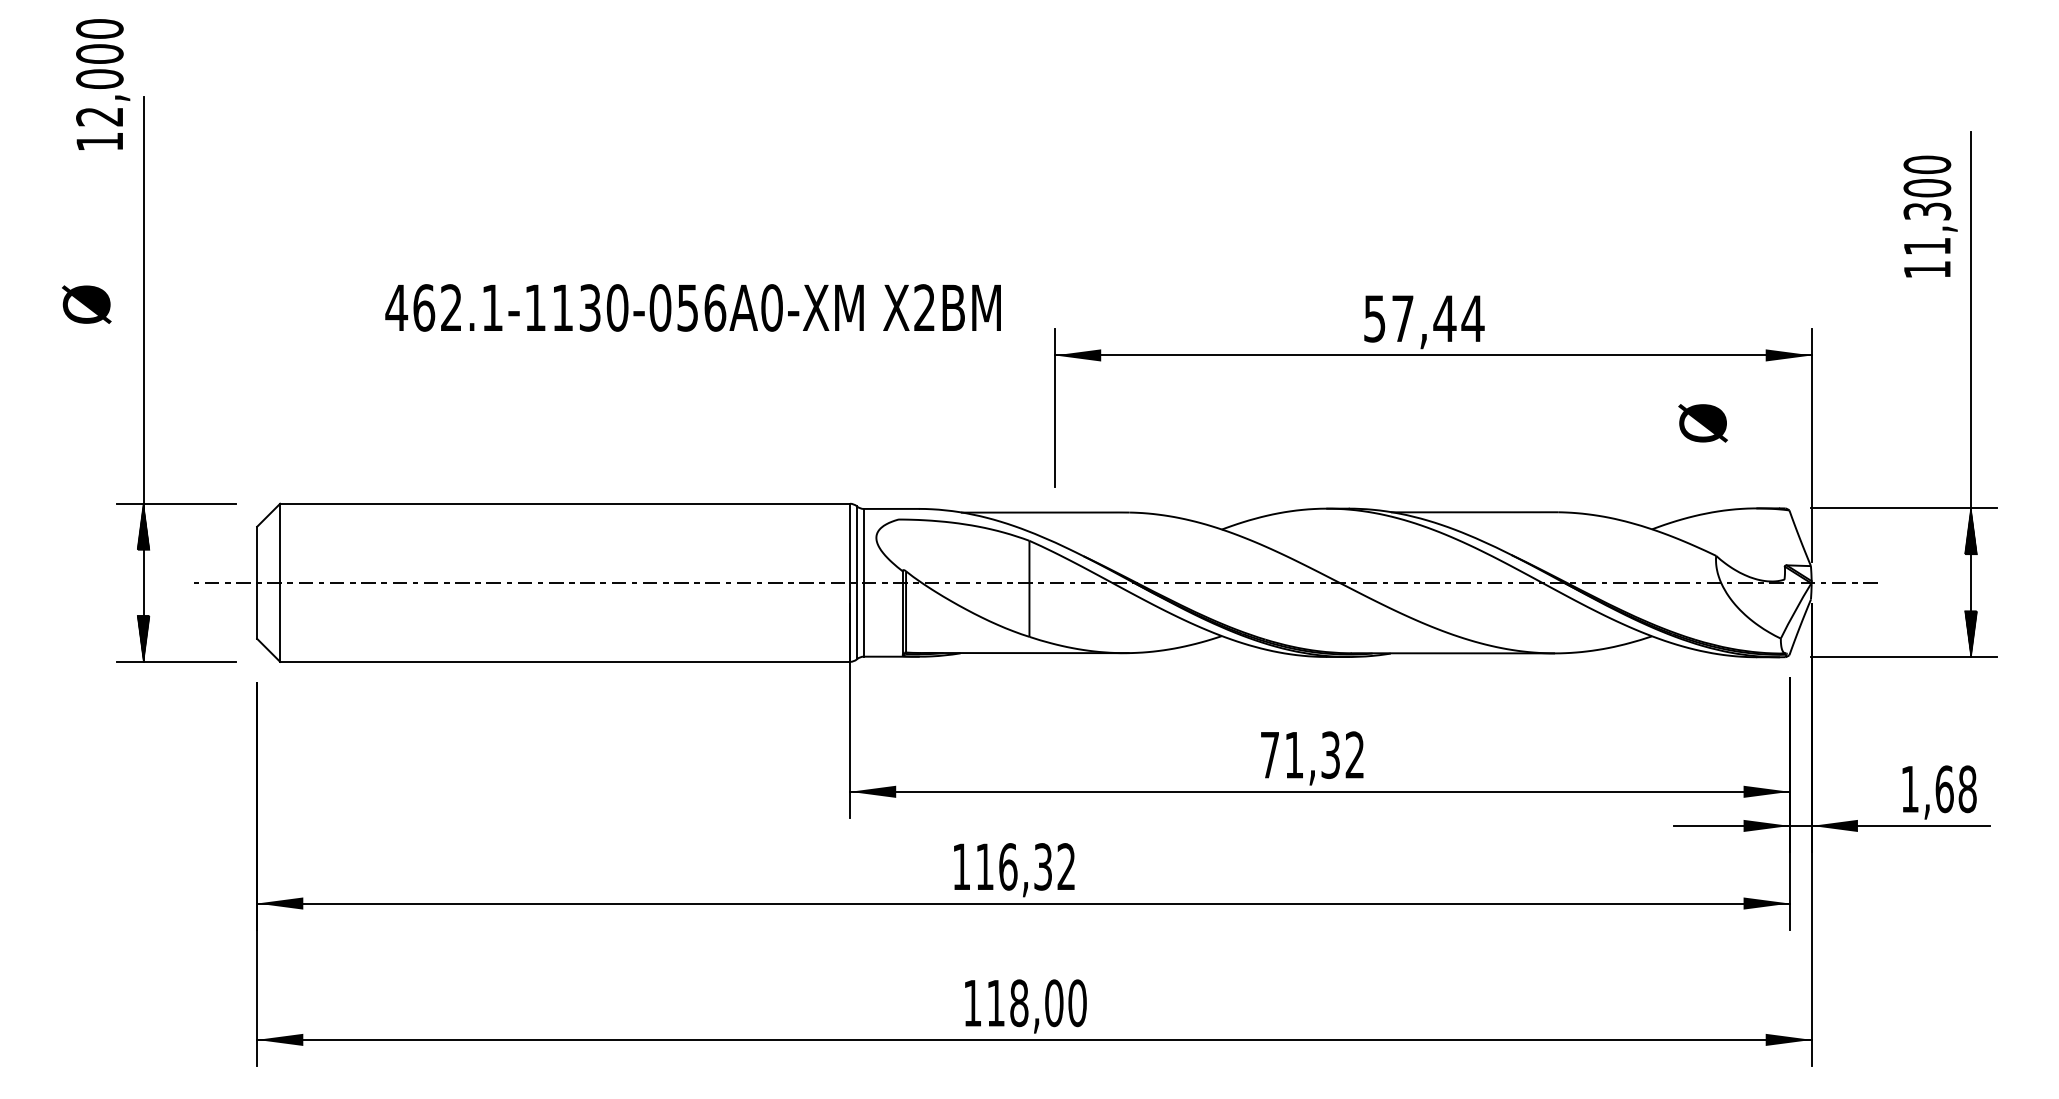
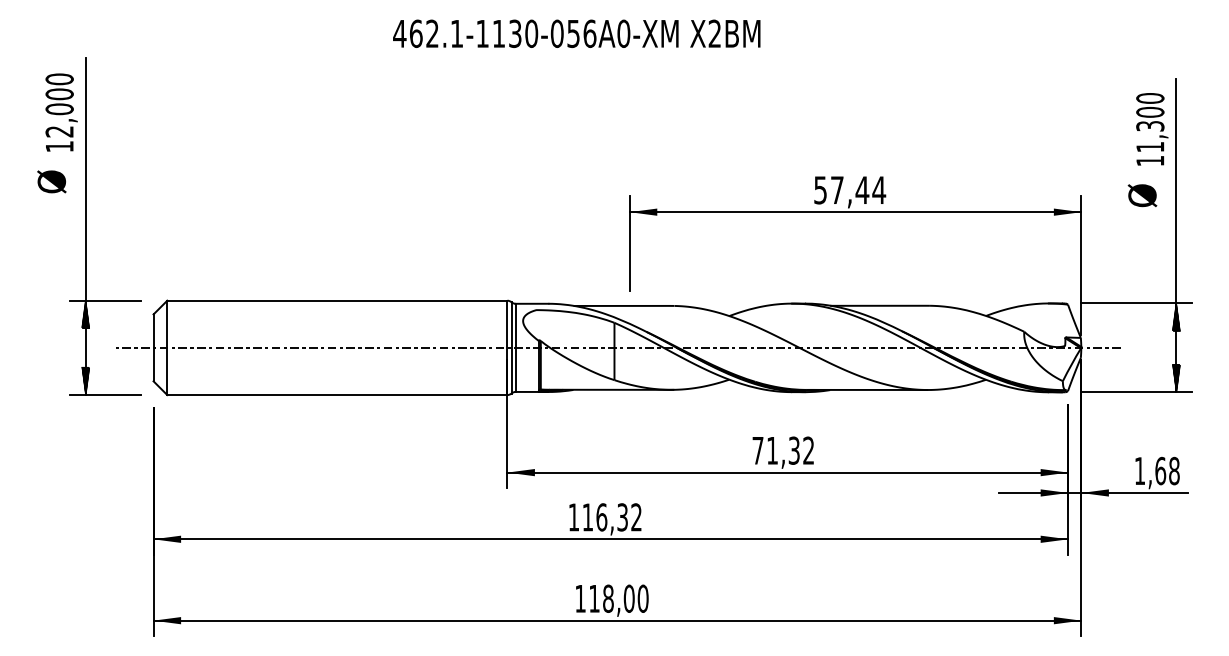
text: (102, 84) -> (61, 112), moved
text: (692, 307) -> (576, 33), moved
text: (1703, 422) -> (1142, 195), moved

